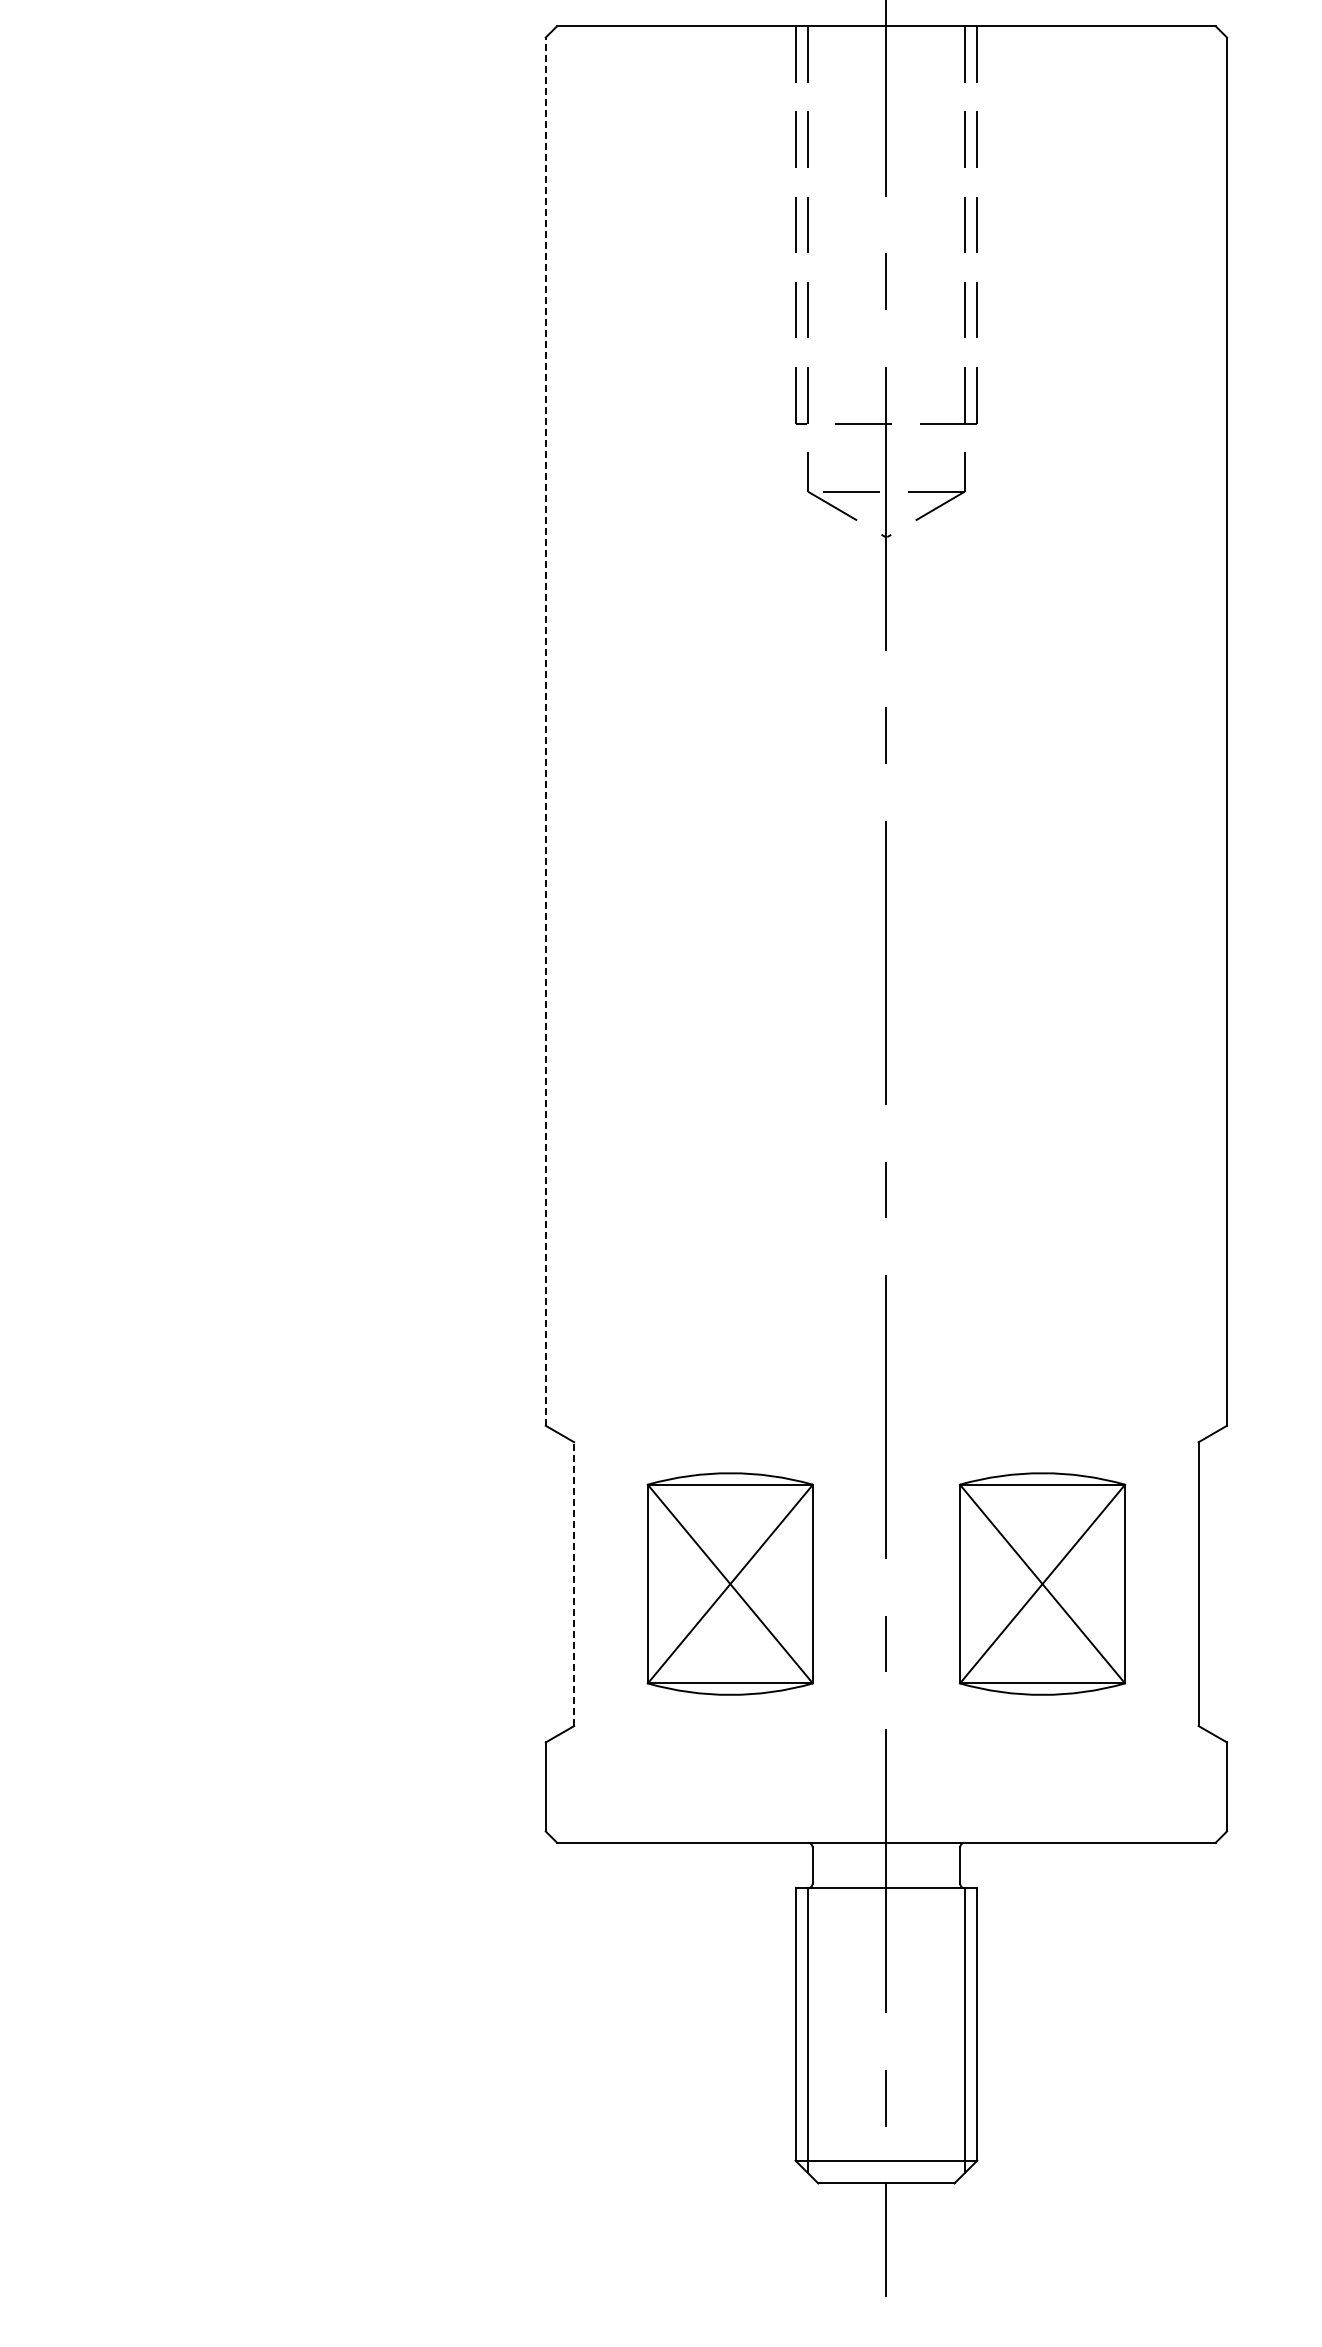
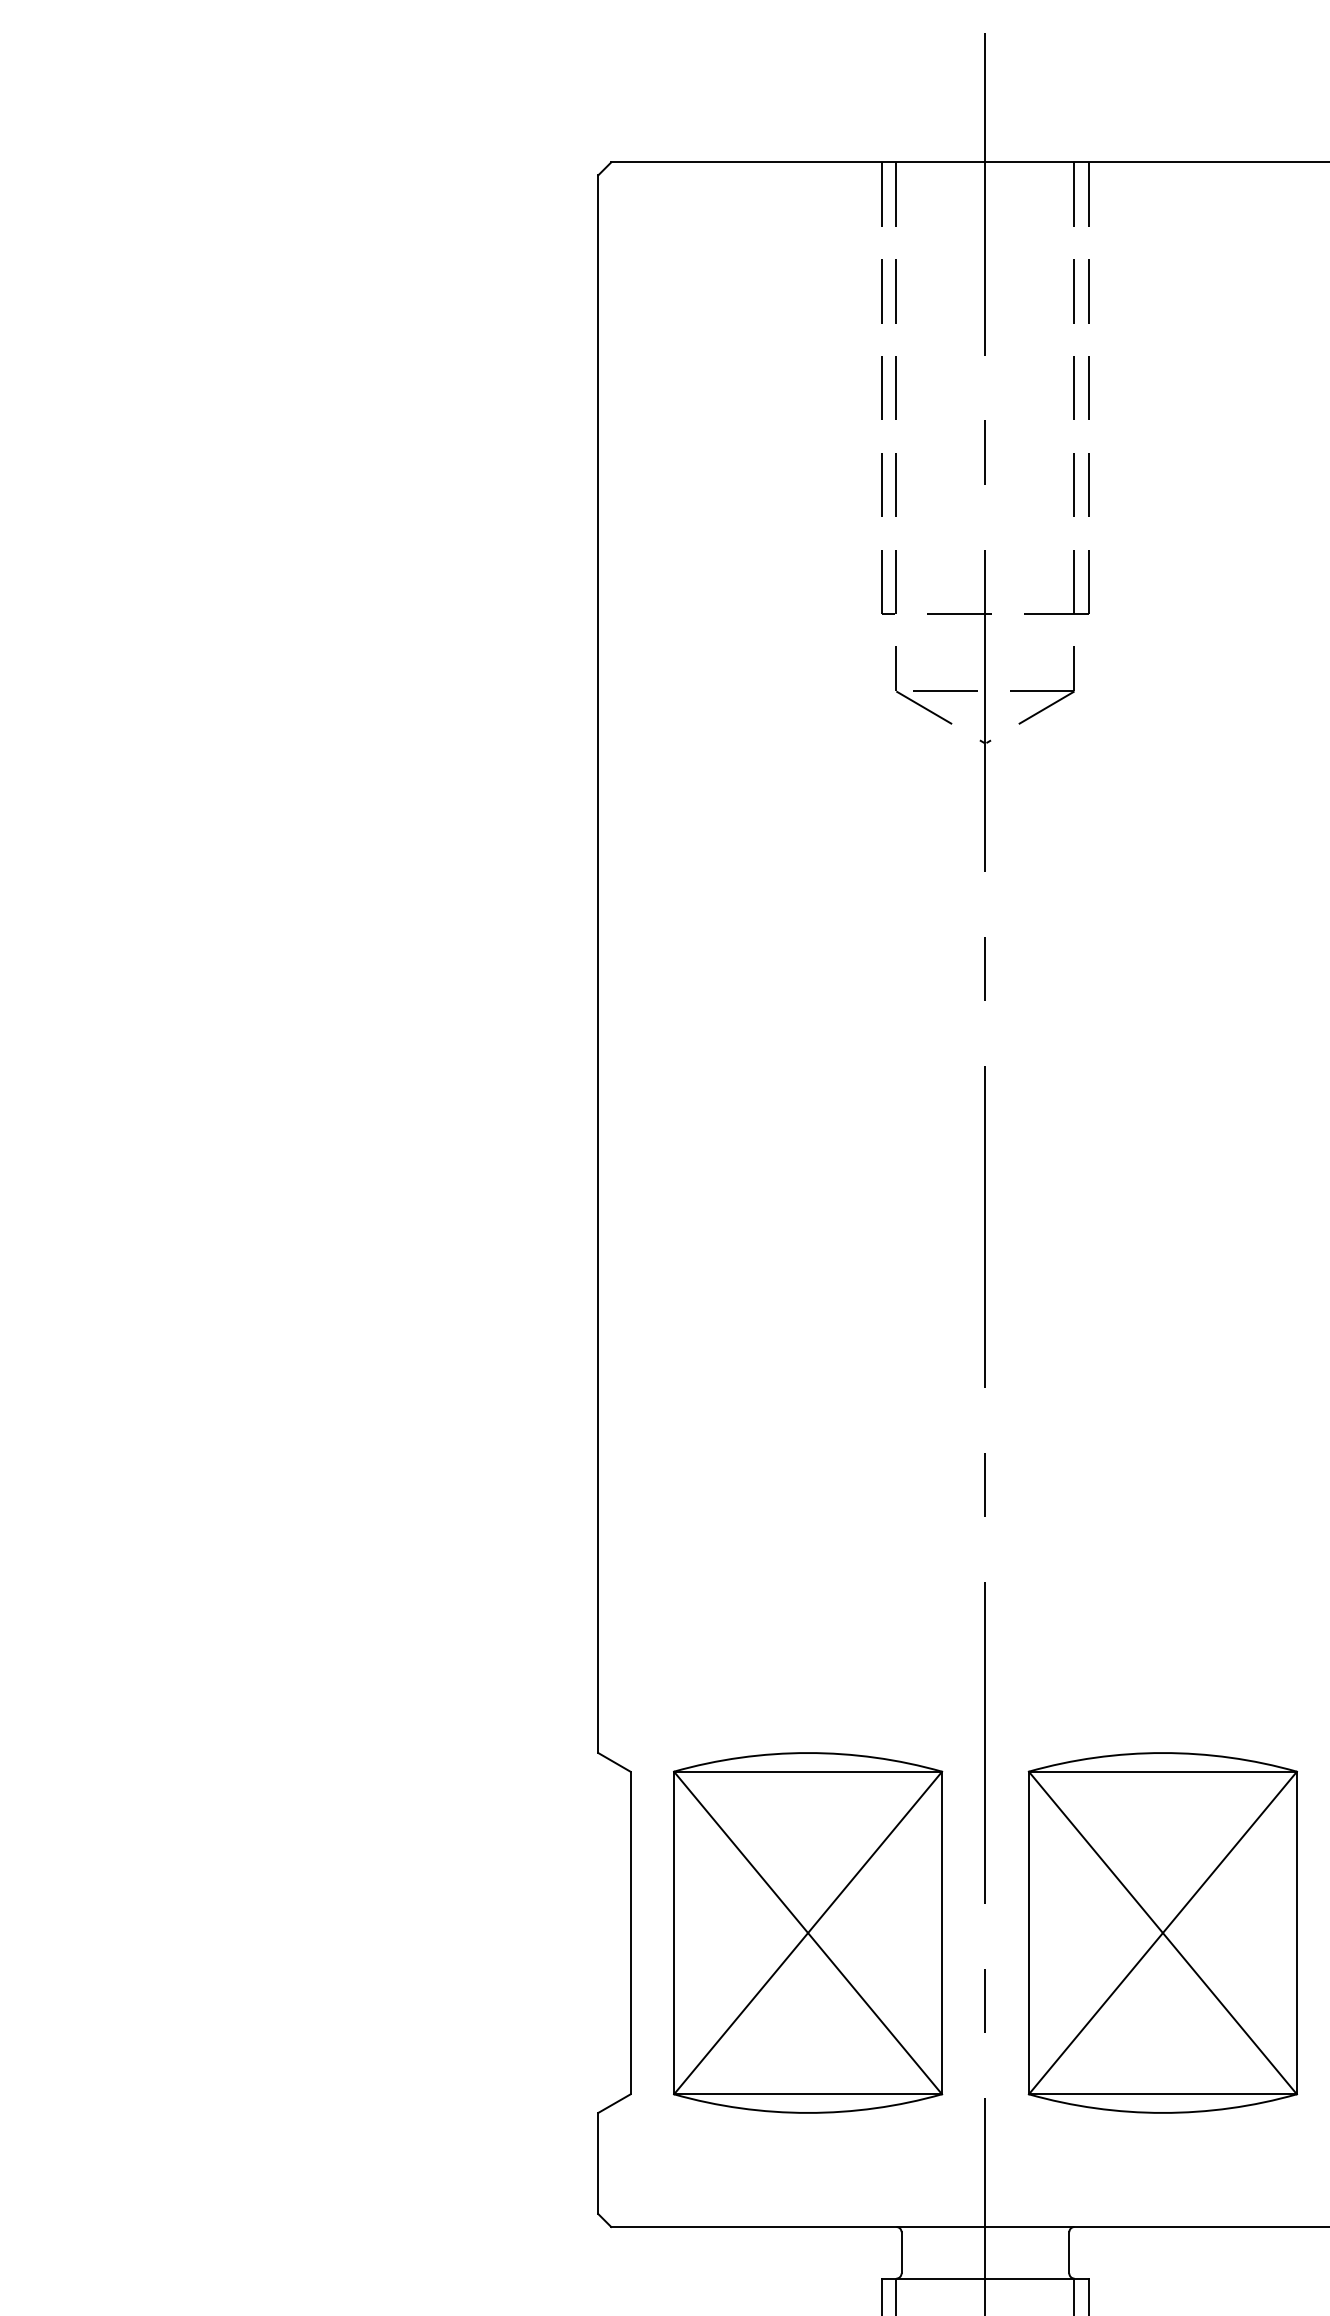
line: (545, 731) -> (598, 963), dashed -> solid
part: (730, 1583) -> (808, 1932), size x1.43
part: (1042, 1583) -> (1162, 1932), size x1.43
line: (574, 1584) -> (630, 1933), dashed -> solid

